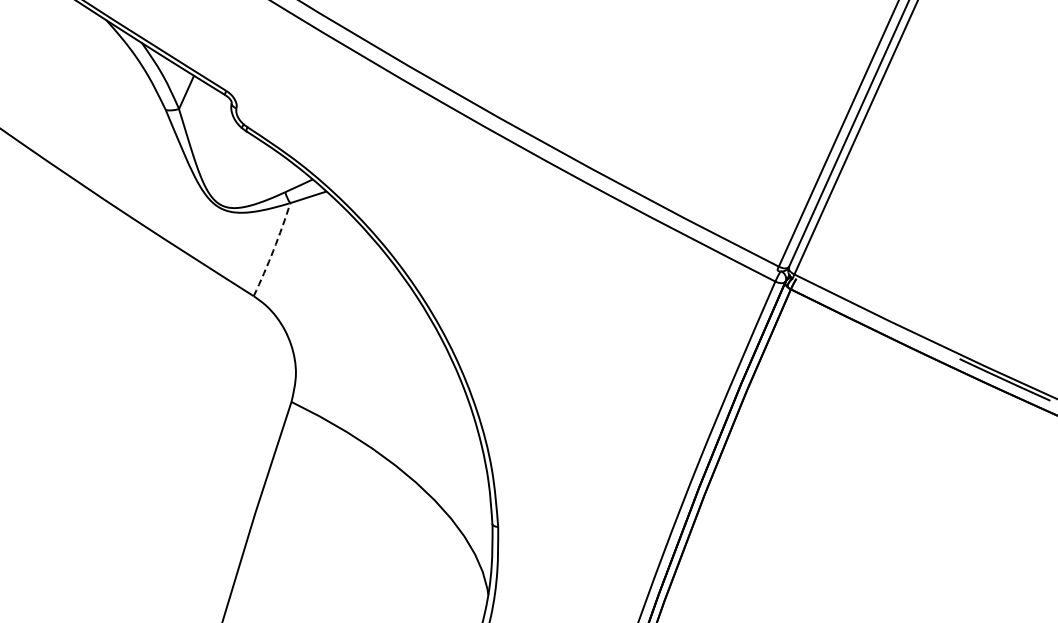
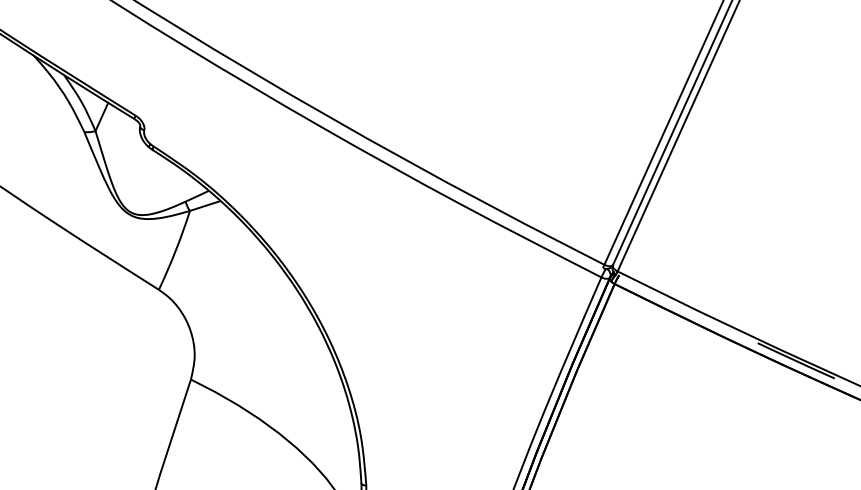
arc: (273, 250) -> (175, 251), dashed -> solid

